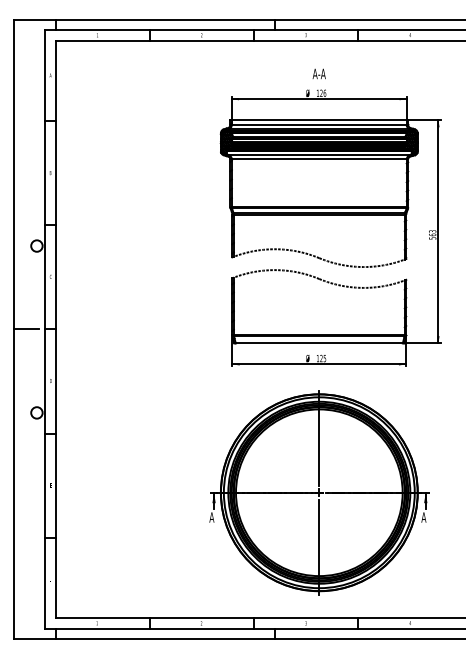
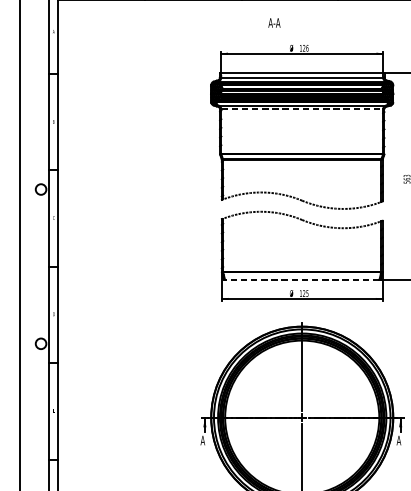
text: (318, 73) -> (273, 22), moved
line: (319, 159) -> (302, 109), solid -> dashed
line: (26, 329) -> (31, 266), removed
line: (318, 343) -> (301, 279), solid -> dashed

